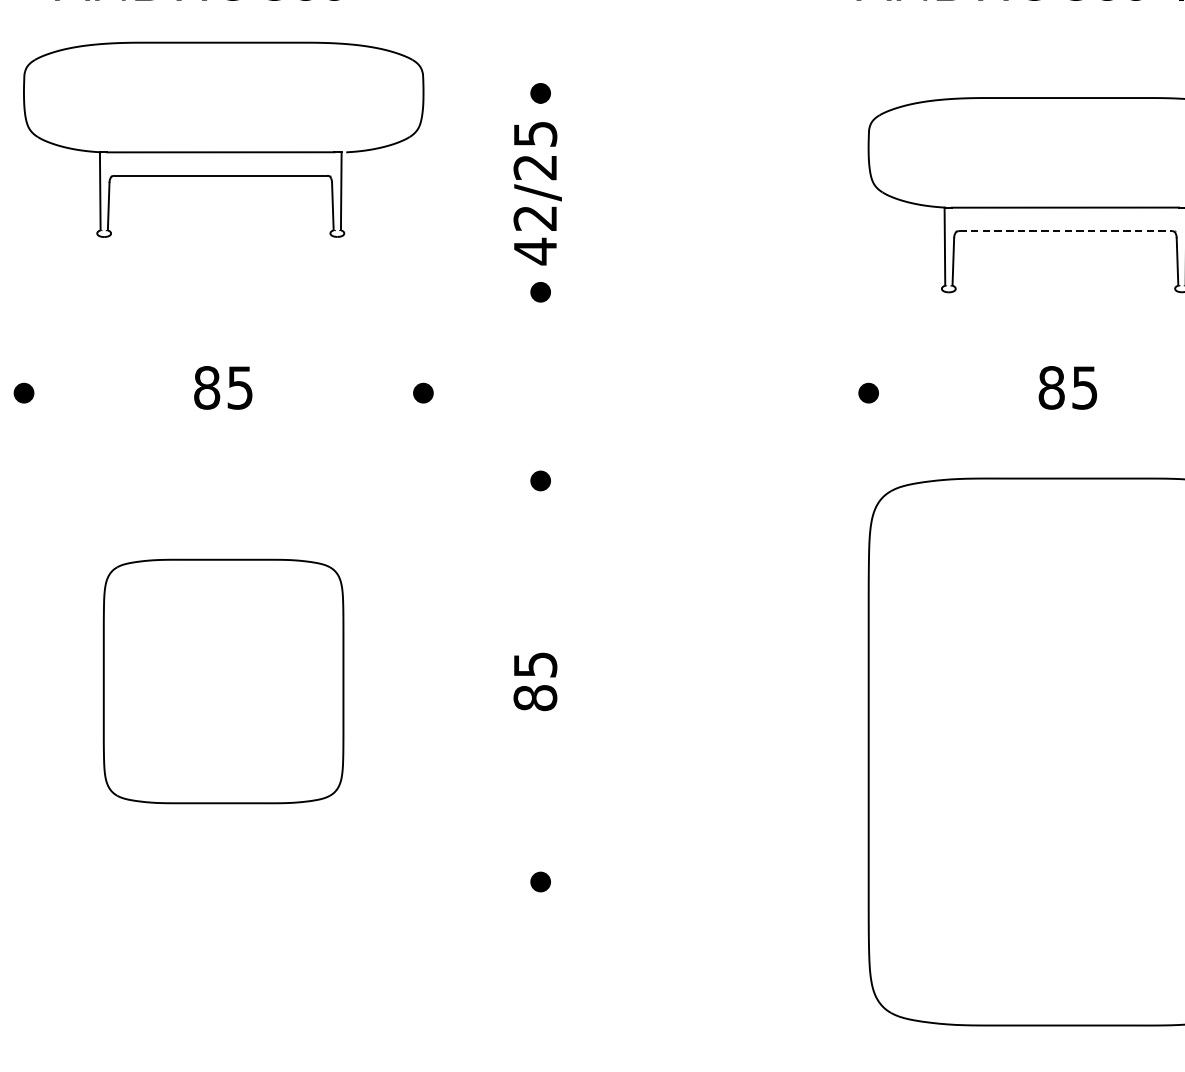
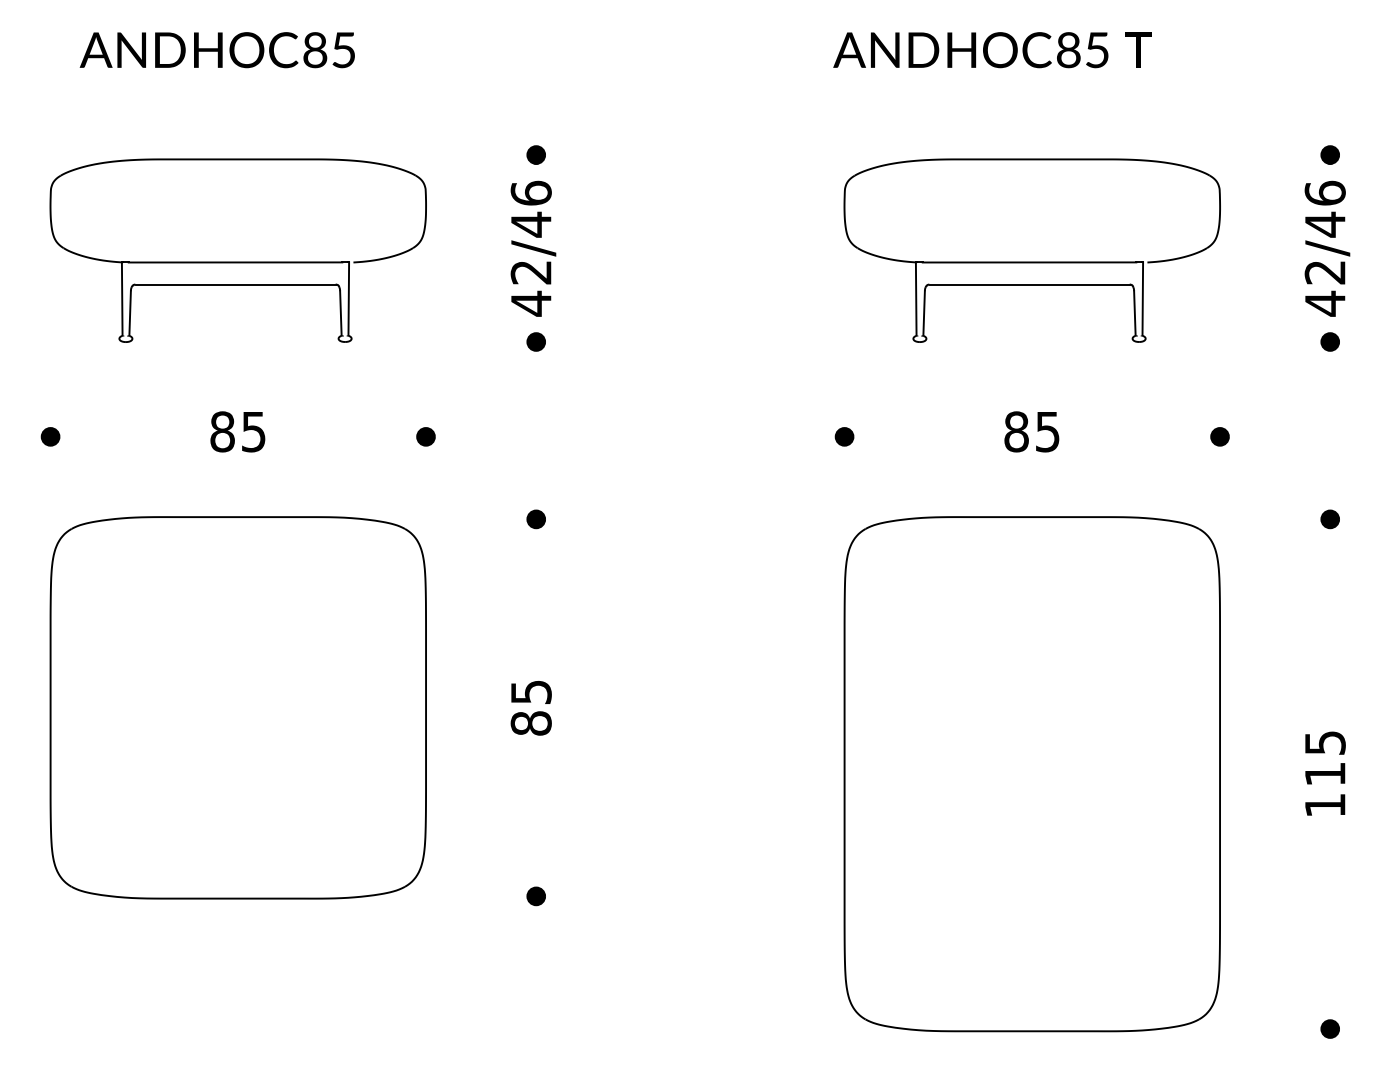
text: (534, 150) -> (530, 208), 42/25 -> 42/46
part: (222, 151) -> (237, 261), moved
line: (1066, 231) -> (1030, 284), dashed -> solid
part: (222, 681) -> (237, 707), size x1.67

